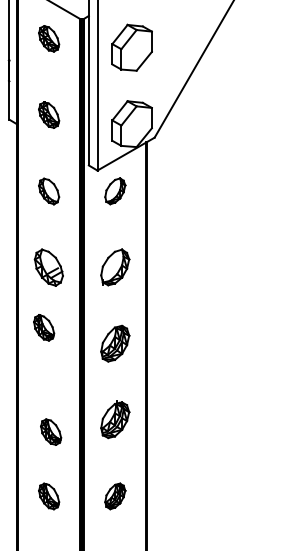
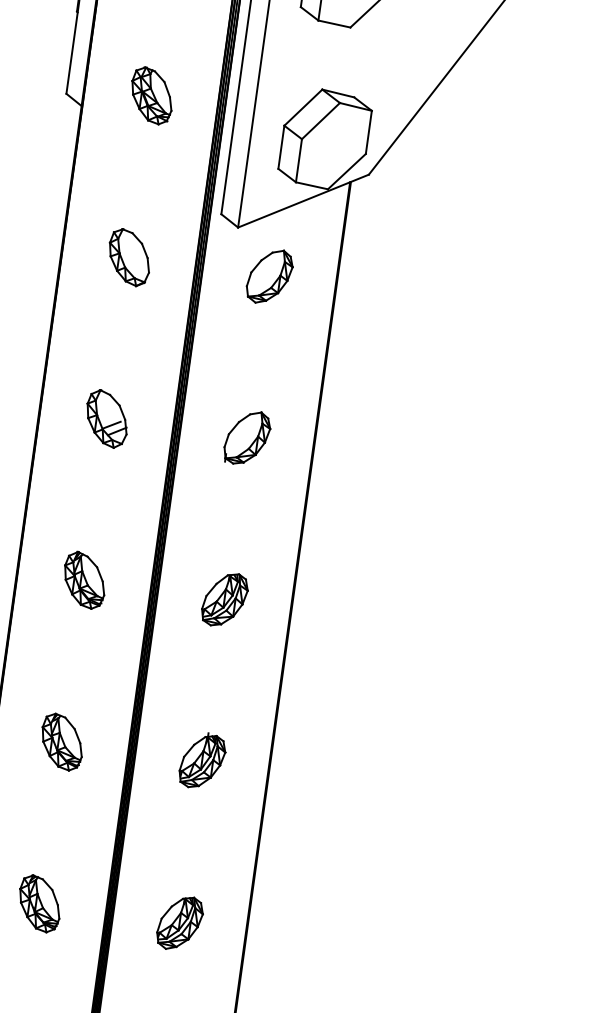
part: (49, 267) -> (107, 418), size x0.71
part: (115, 267) -> (247, 438), size x0.71
part: (44, 327) -> (85, 579), moved
part: (115, 343) -> (225, 599), size x0.71
part: (115, 419) -> (203, 760), size x0.71
part: (51, 431) -> (63, 740), moved

